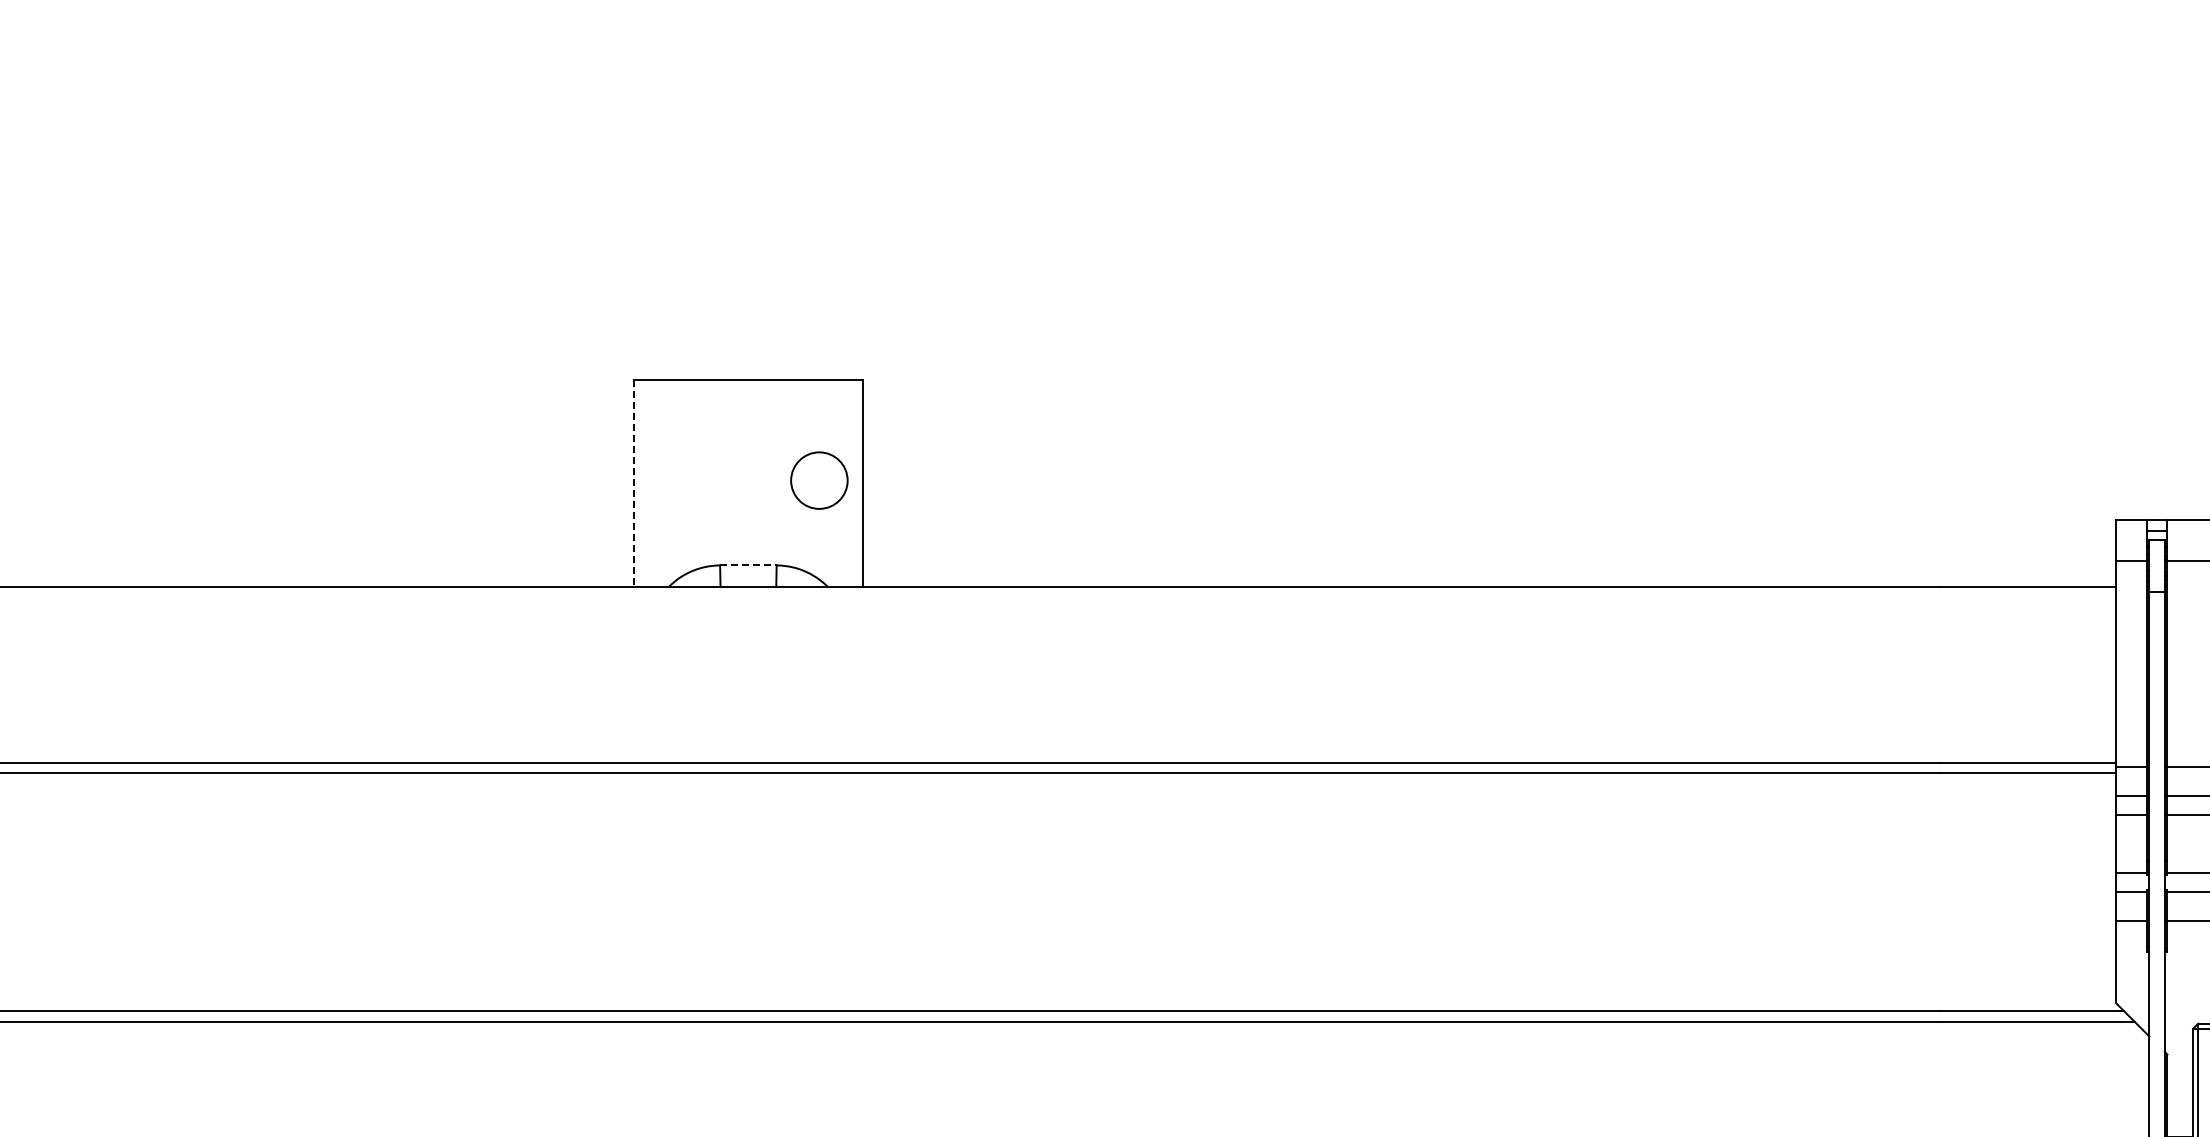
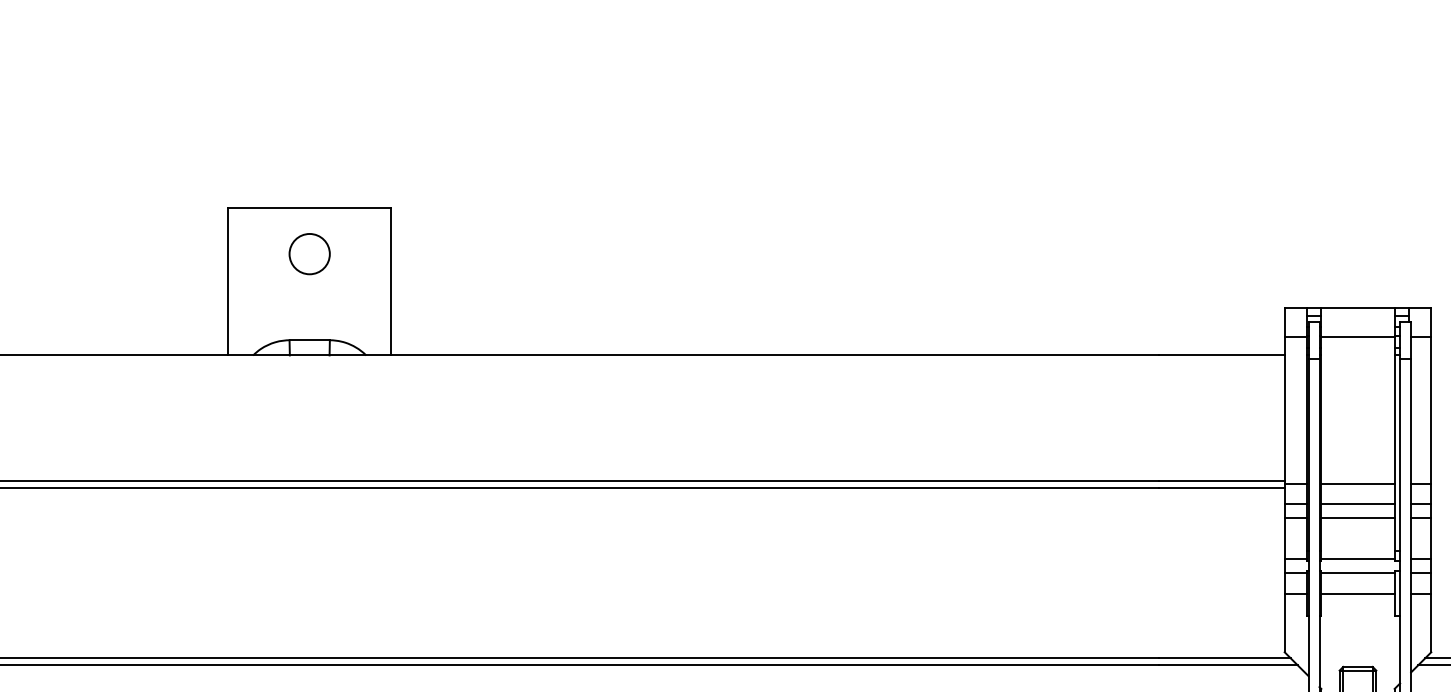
circle: (819, 480) -> (309, 254), moved
line: (633, 484) -> (227, 282), dashed -> solid
line: (748, 565) -> (309, 340), dashed -> solid

